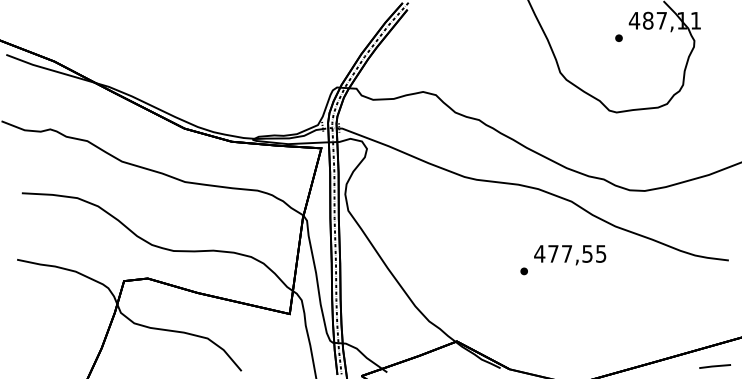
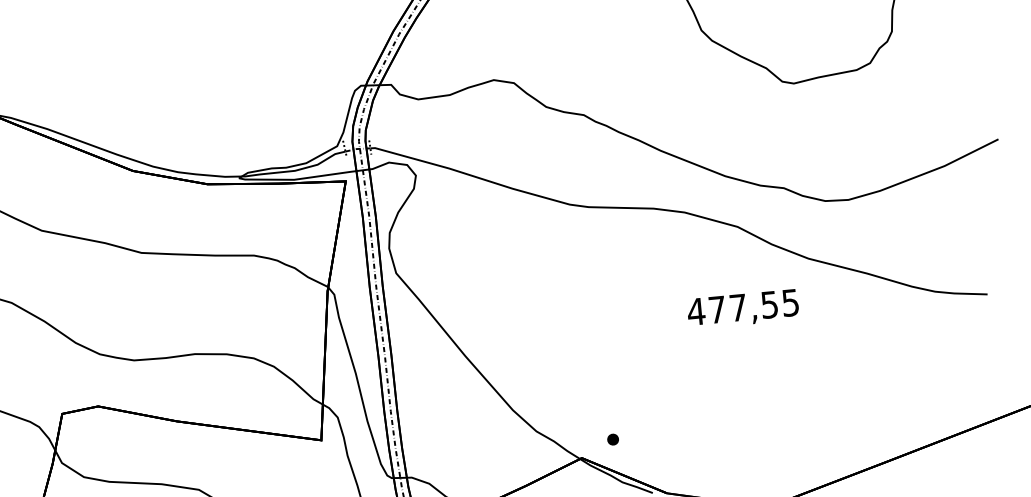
part: (523, 271) -> (612, 439), moved
line: (714, 366) -> (980, 459), removed

